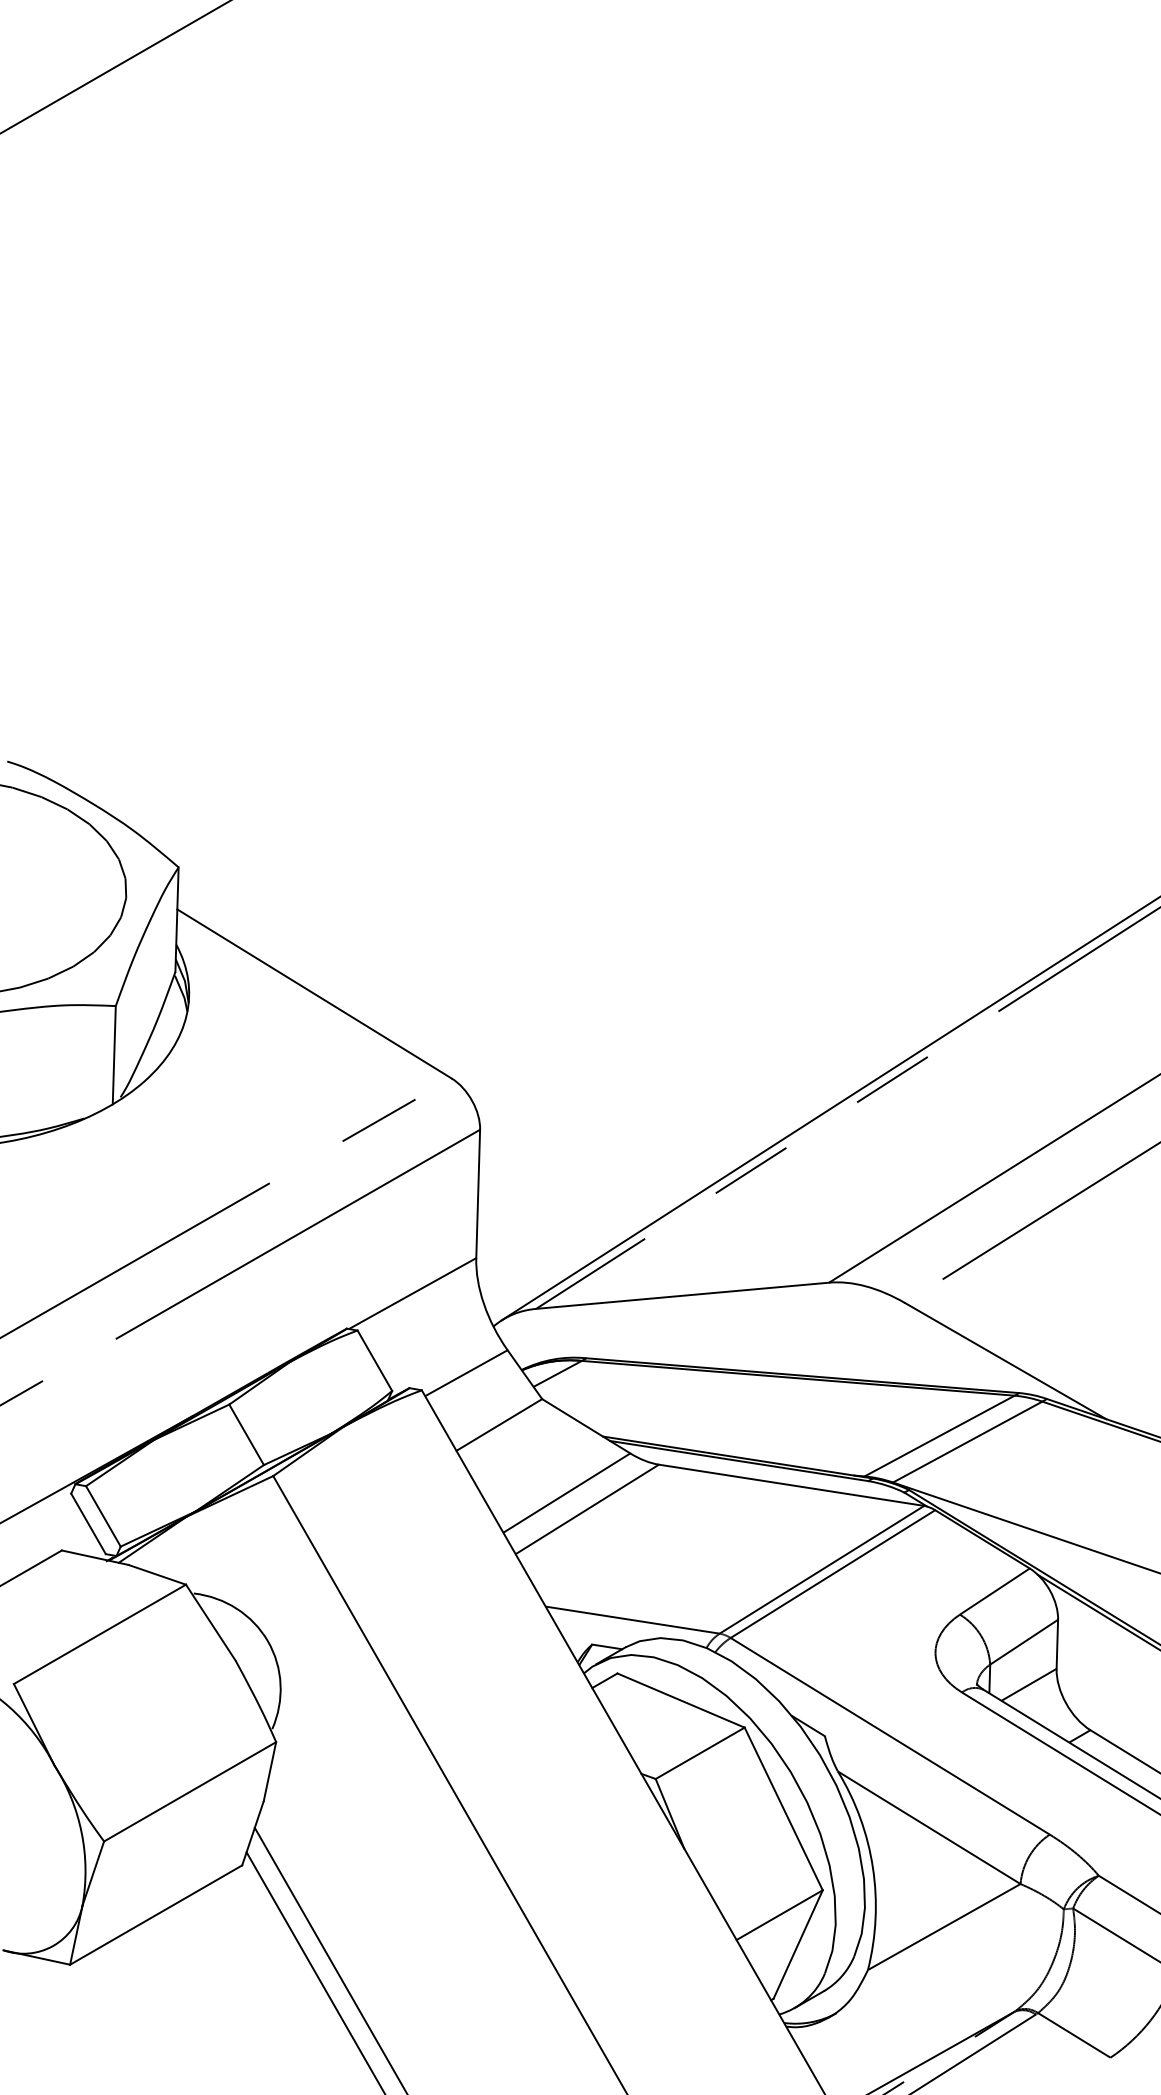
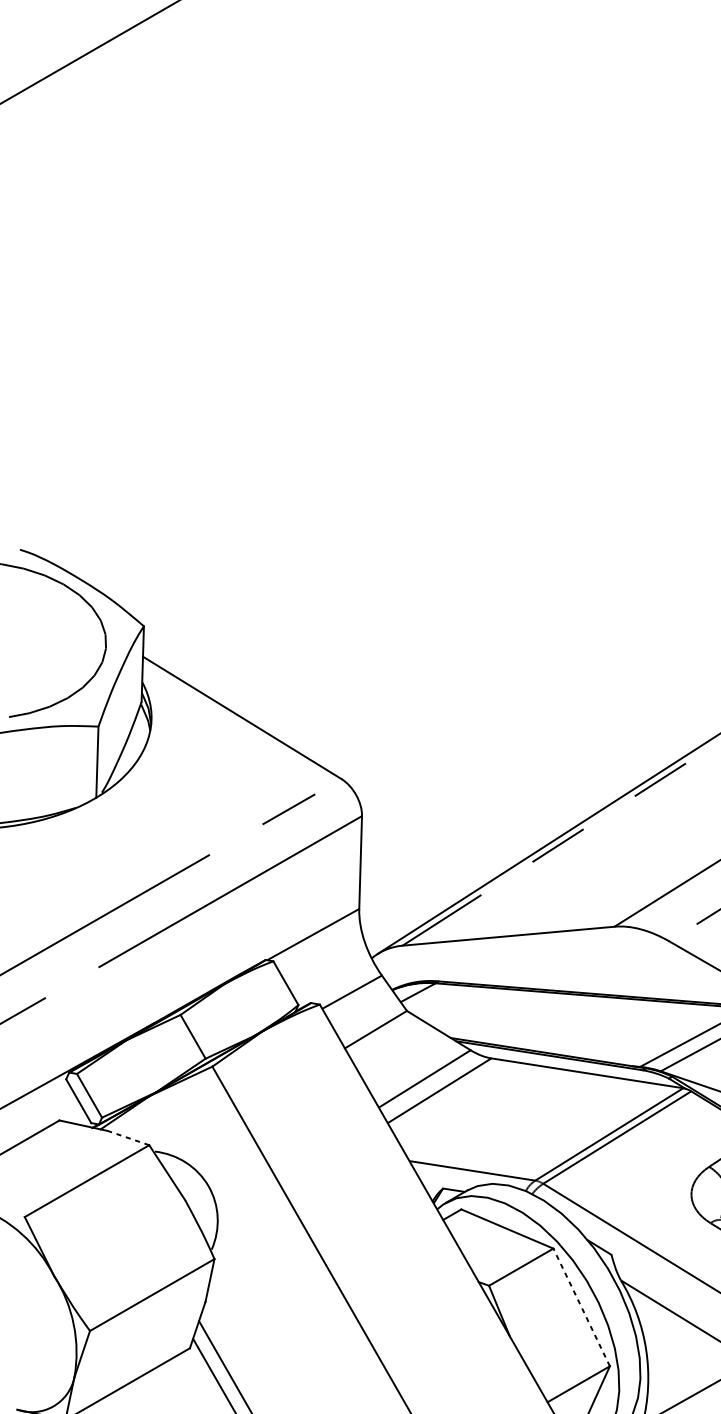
line: (156, 1574) -> (127, 1137), solid -> dashed
line: (783, 1808) -> (581, 1307), solid -> dashed

